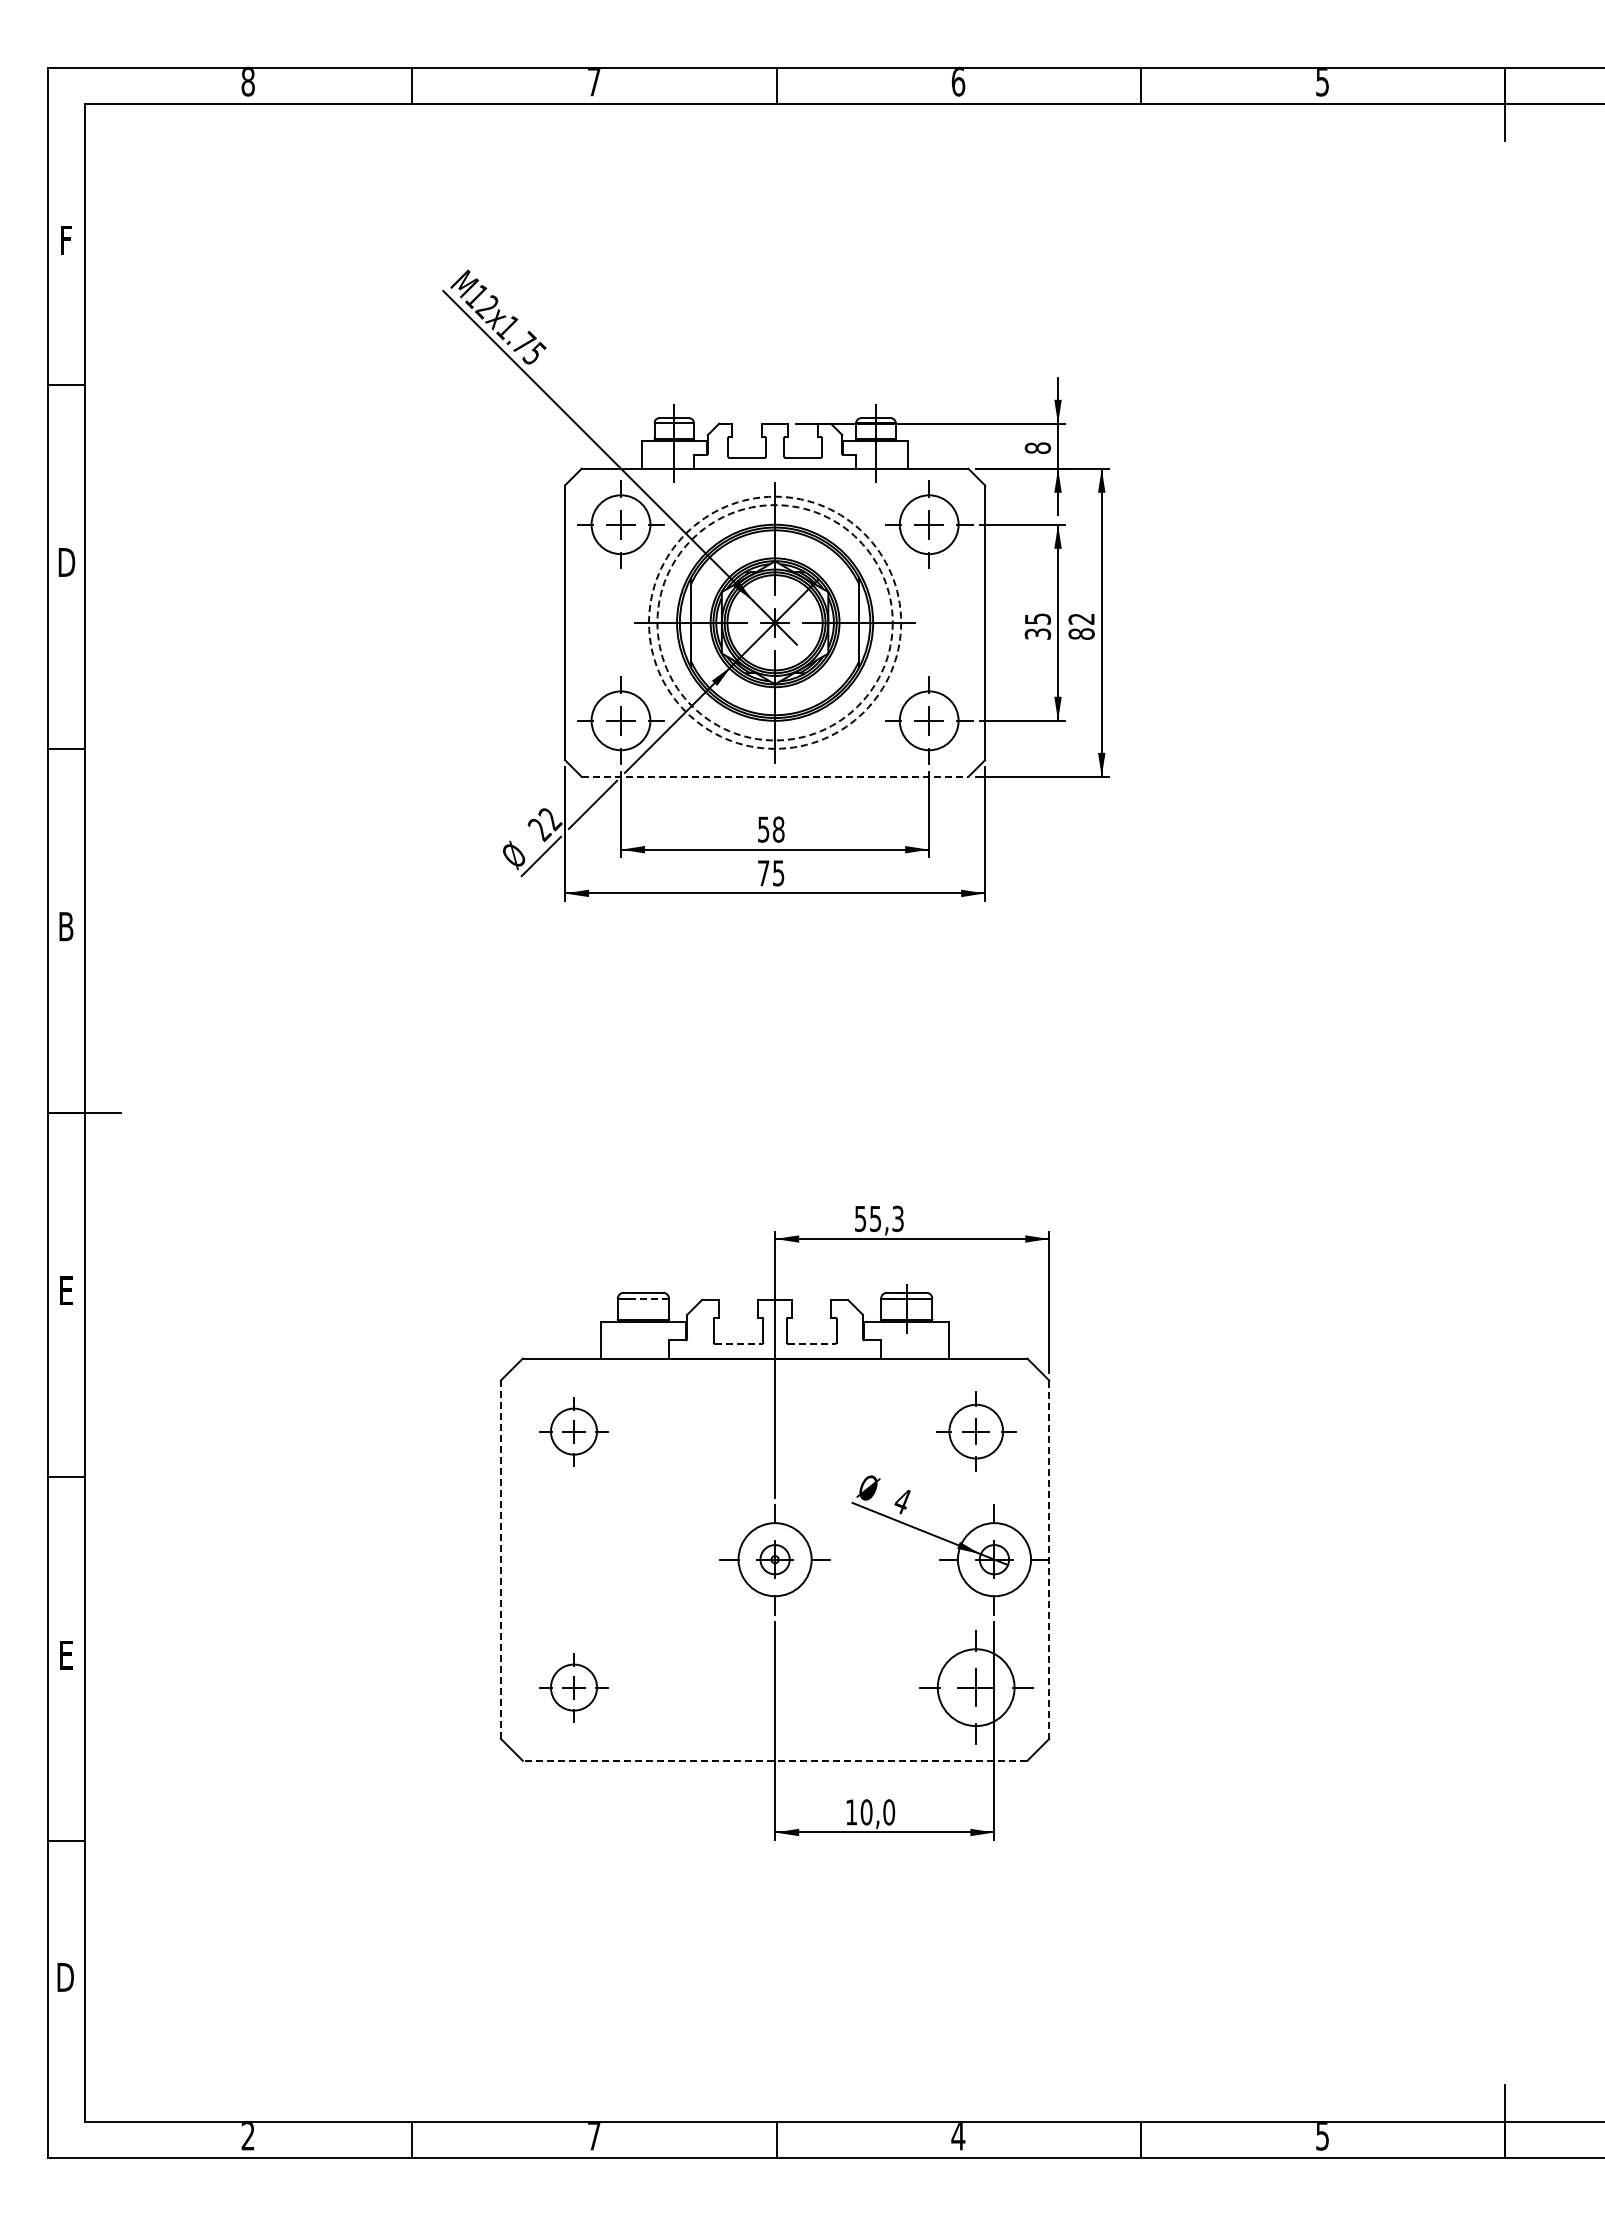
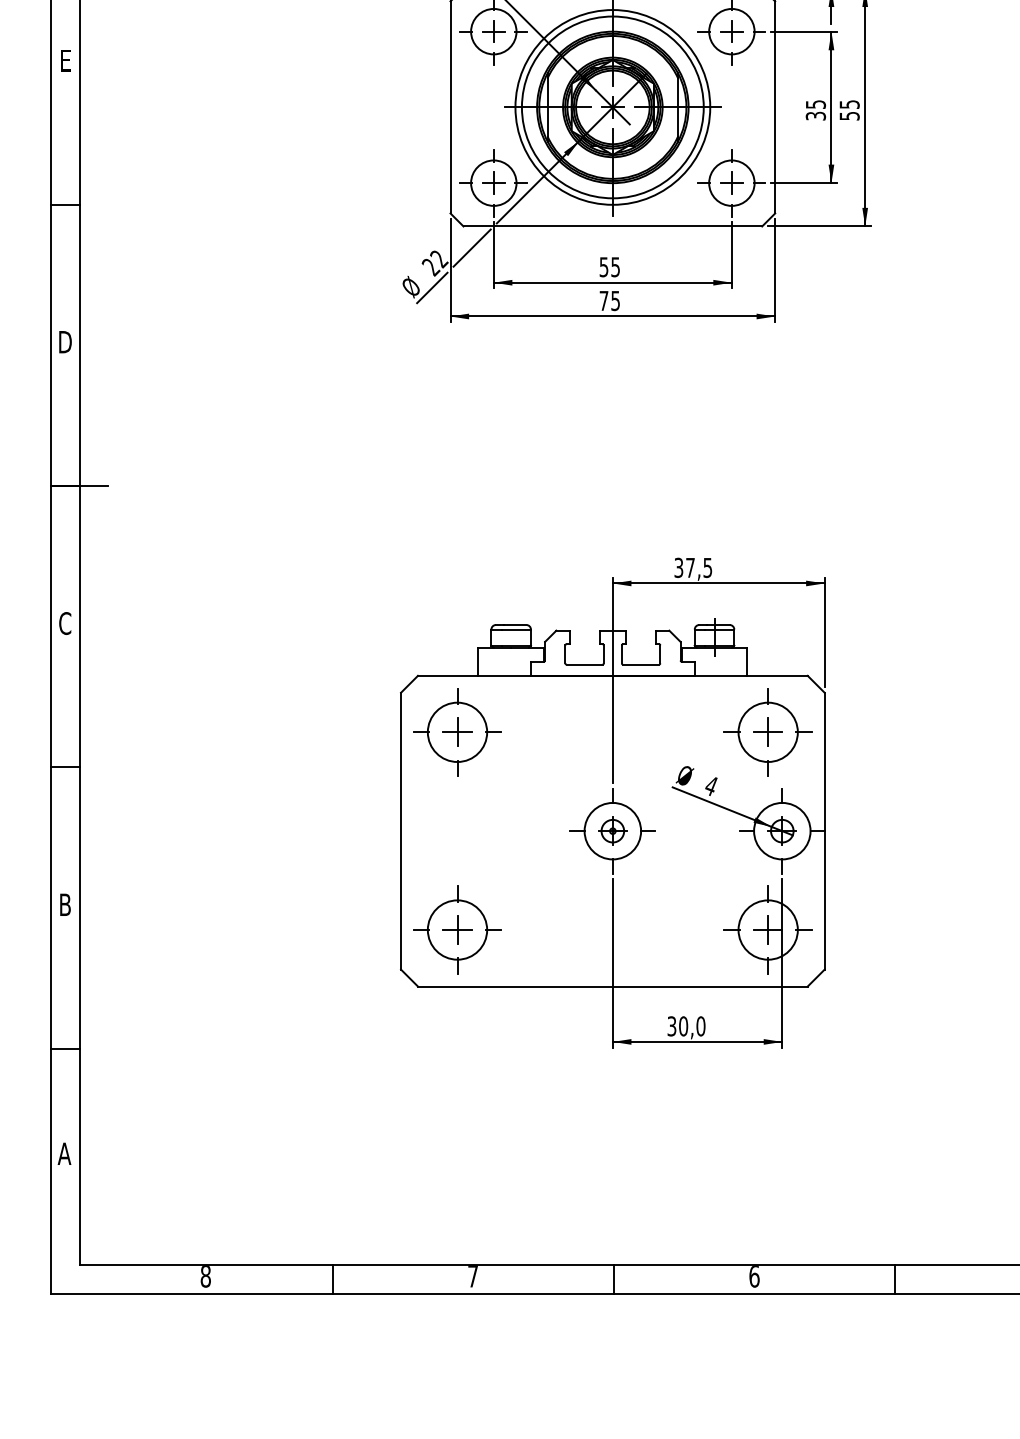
text: (66, 562) -> (65, 60), D -> E
circle: (774, 622) -> (612, 107), dashed -> solid
circle: (775, 622) -> (613, 107), dashed -> solid
text: (1081, 626) -> (849, 110), 82 -> 55
line: (775, 776) -> (613, 226), dashed -> solid
text: (778, 829) -> (615, 267), 58 -> 55
text: (66, 926) -> (65, 342), B -> D
text: (879, 1218) -> (693, 567), 55,3 -> 37,5
text: (65, 1290) -> (64, 623), E -> C
line: (649, 1298) -> (515, 629), dashed -> solid
line: (739, 1343) -> (585, 664), dashed -> solid
line: (812, 1343) -> (641, 664), dashed -> solid
part: (573, 1431) -> (457, 732), size x1.67
part: (976, 1431) -> (768, 732), size x1.43
line: (500, 1559) -> (400, 831), dashed -> solid
line: (1049, 1560) -> (824, 831), dashed -> solid
text: (66, 1654) -> (65, 904), E -> B
part: (573, 1687) -> (457, 929), size x1.67
line: (774, 1760) -> (612, 986), dashed -> solid
text: (851, 1812) -> (671, 1026), 10,0 -> 30,0
text: (65, 1977) -> (64, 1153), D -> A
text: (958, 2135) -> (754, 1276), 4 -> 6
text: (247, 2136) -> (205, 1276), 2 -> 8

